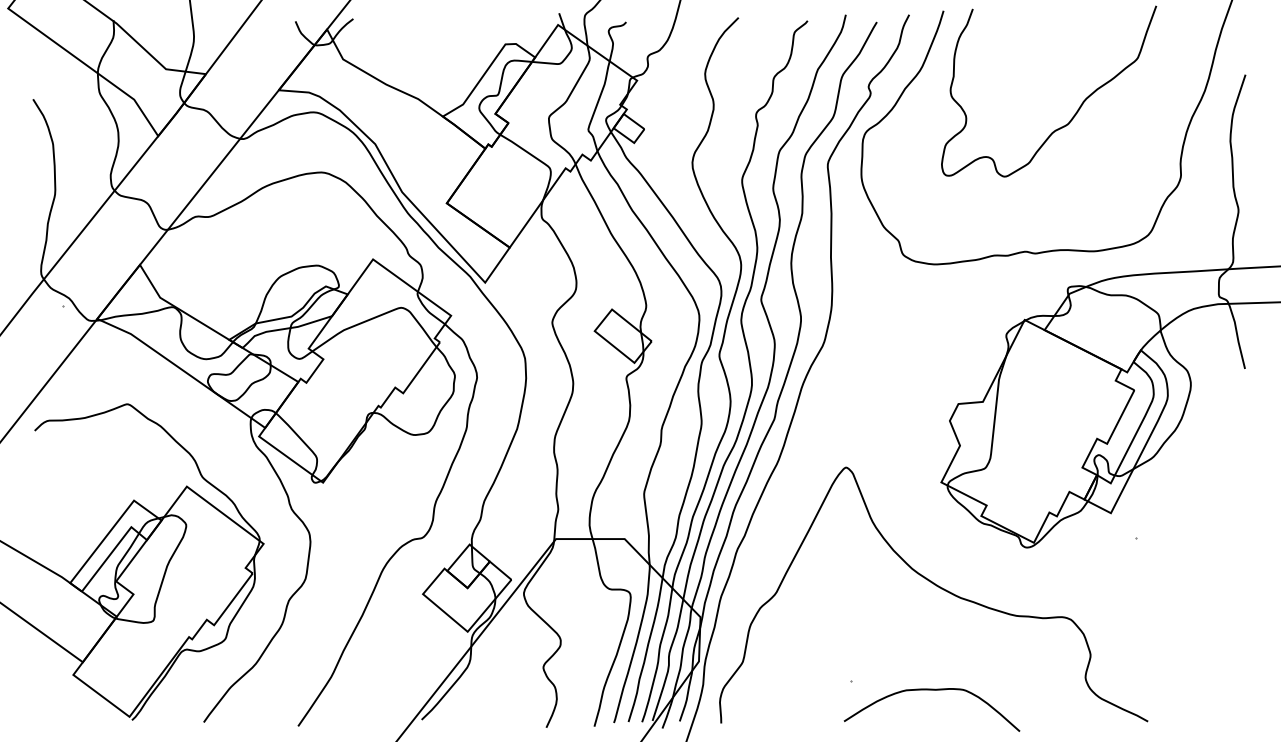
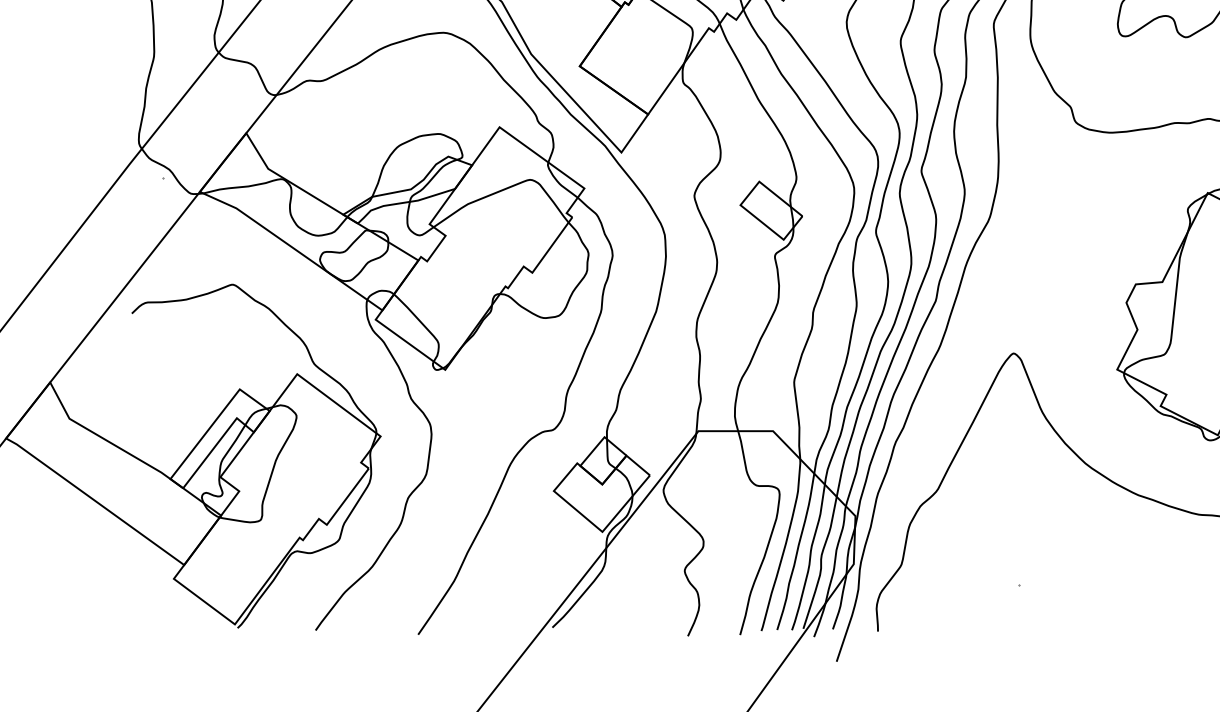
curve: (931, 690) -> (1106, 595), removed

